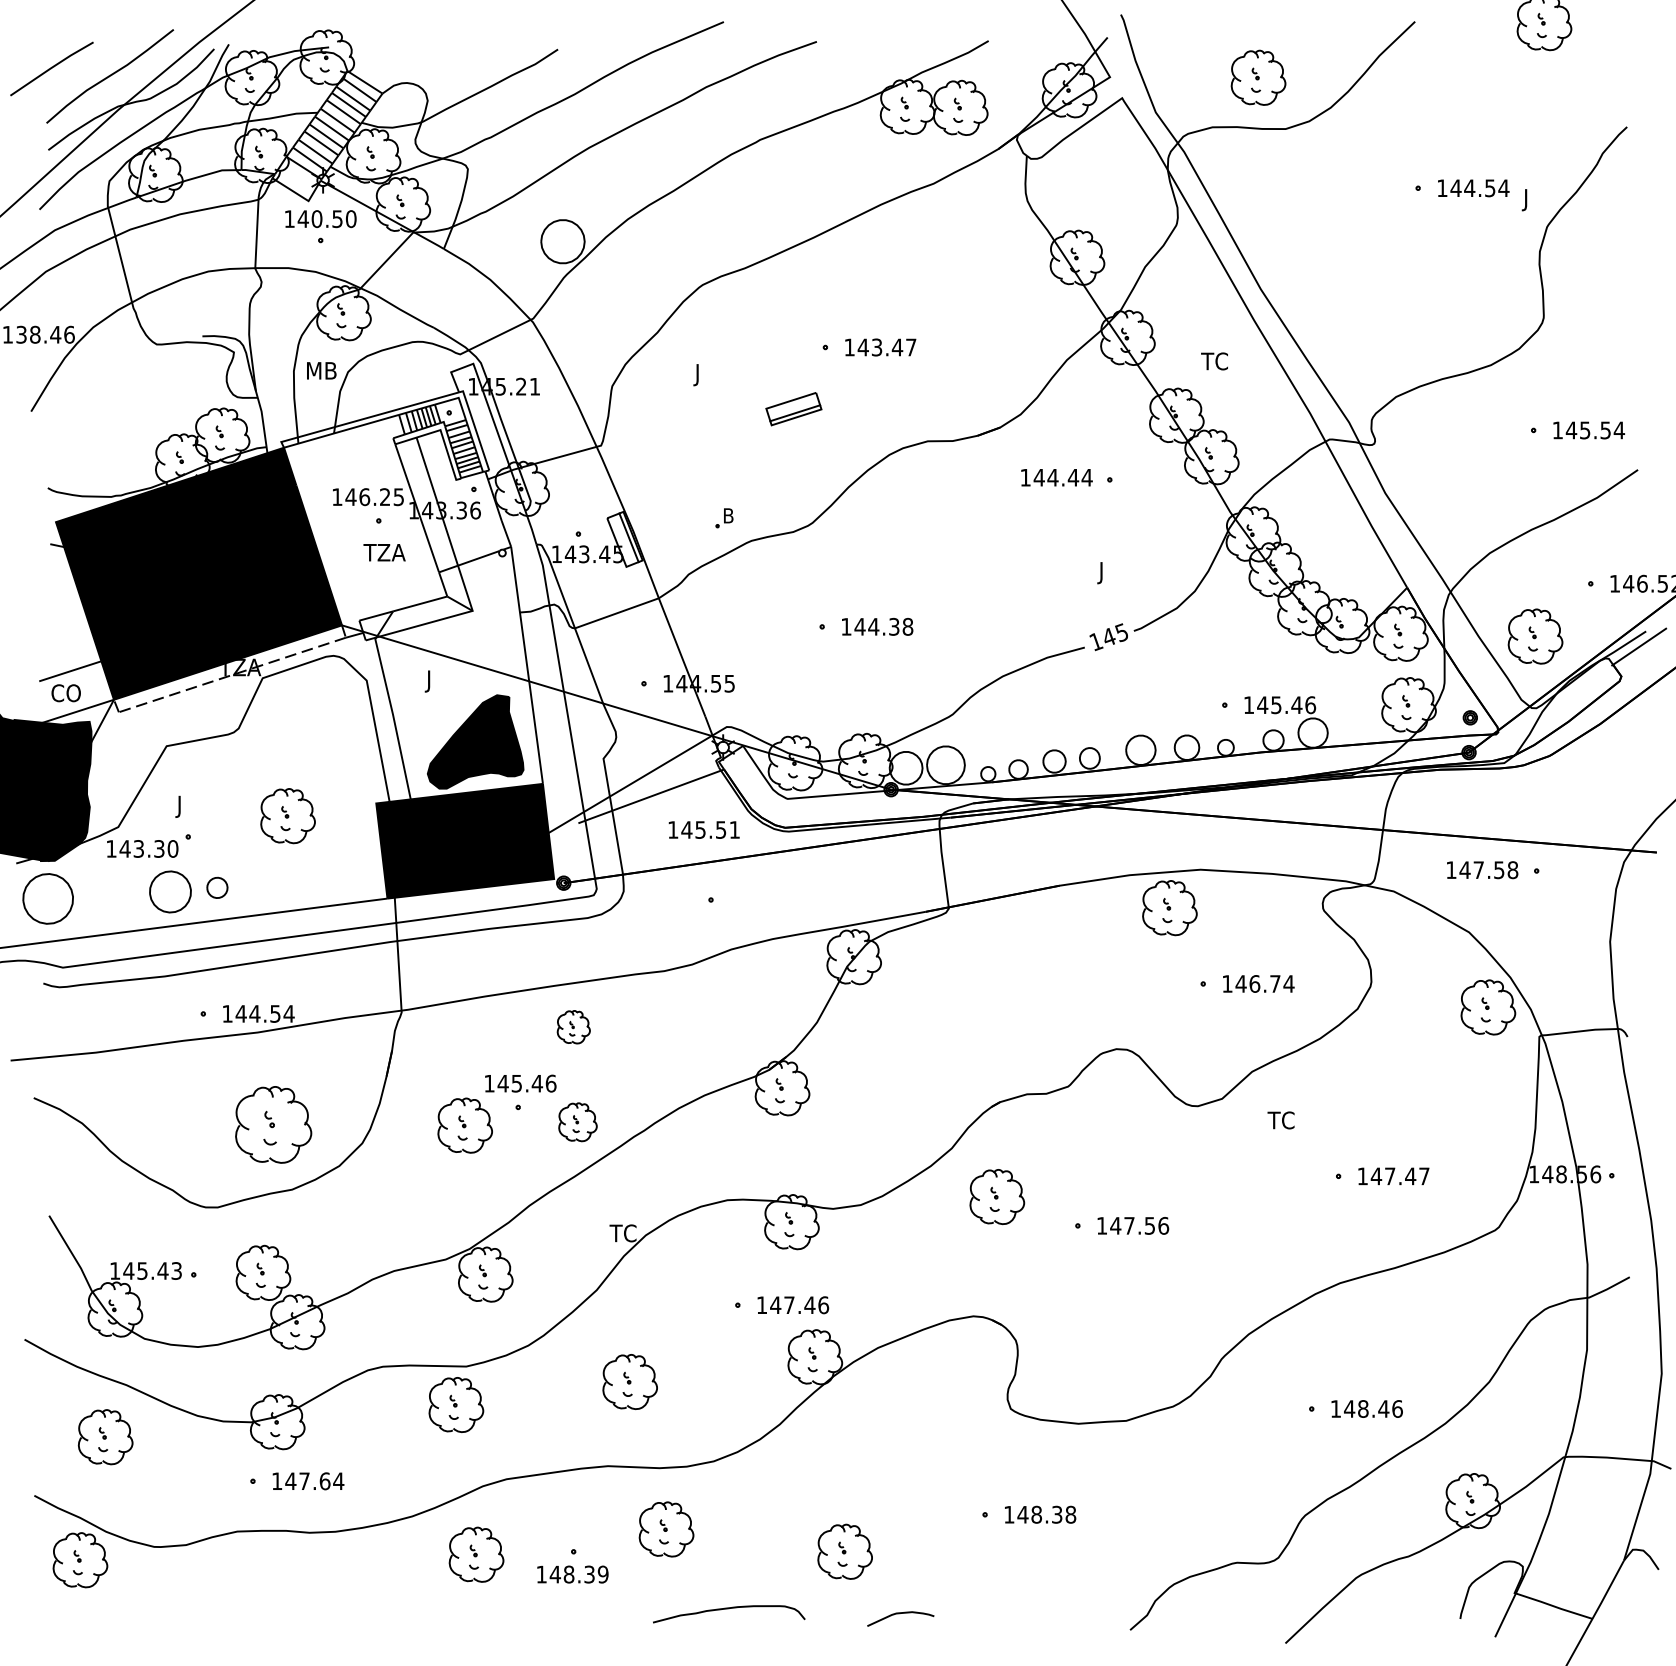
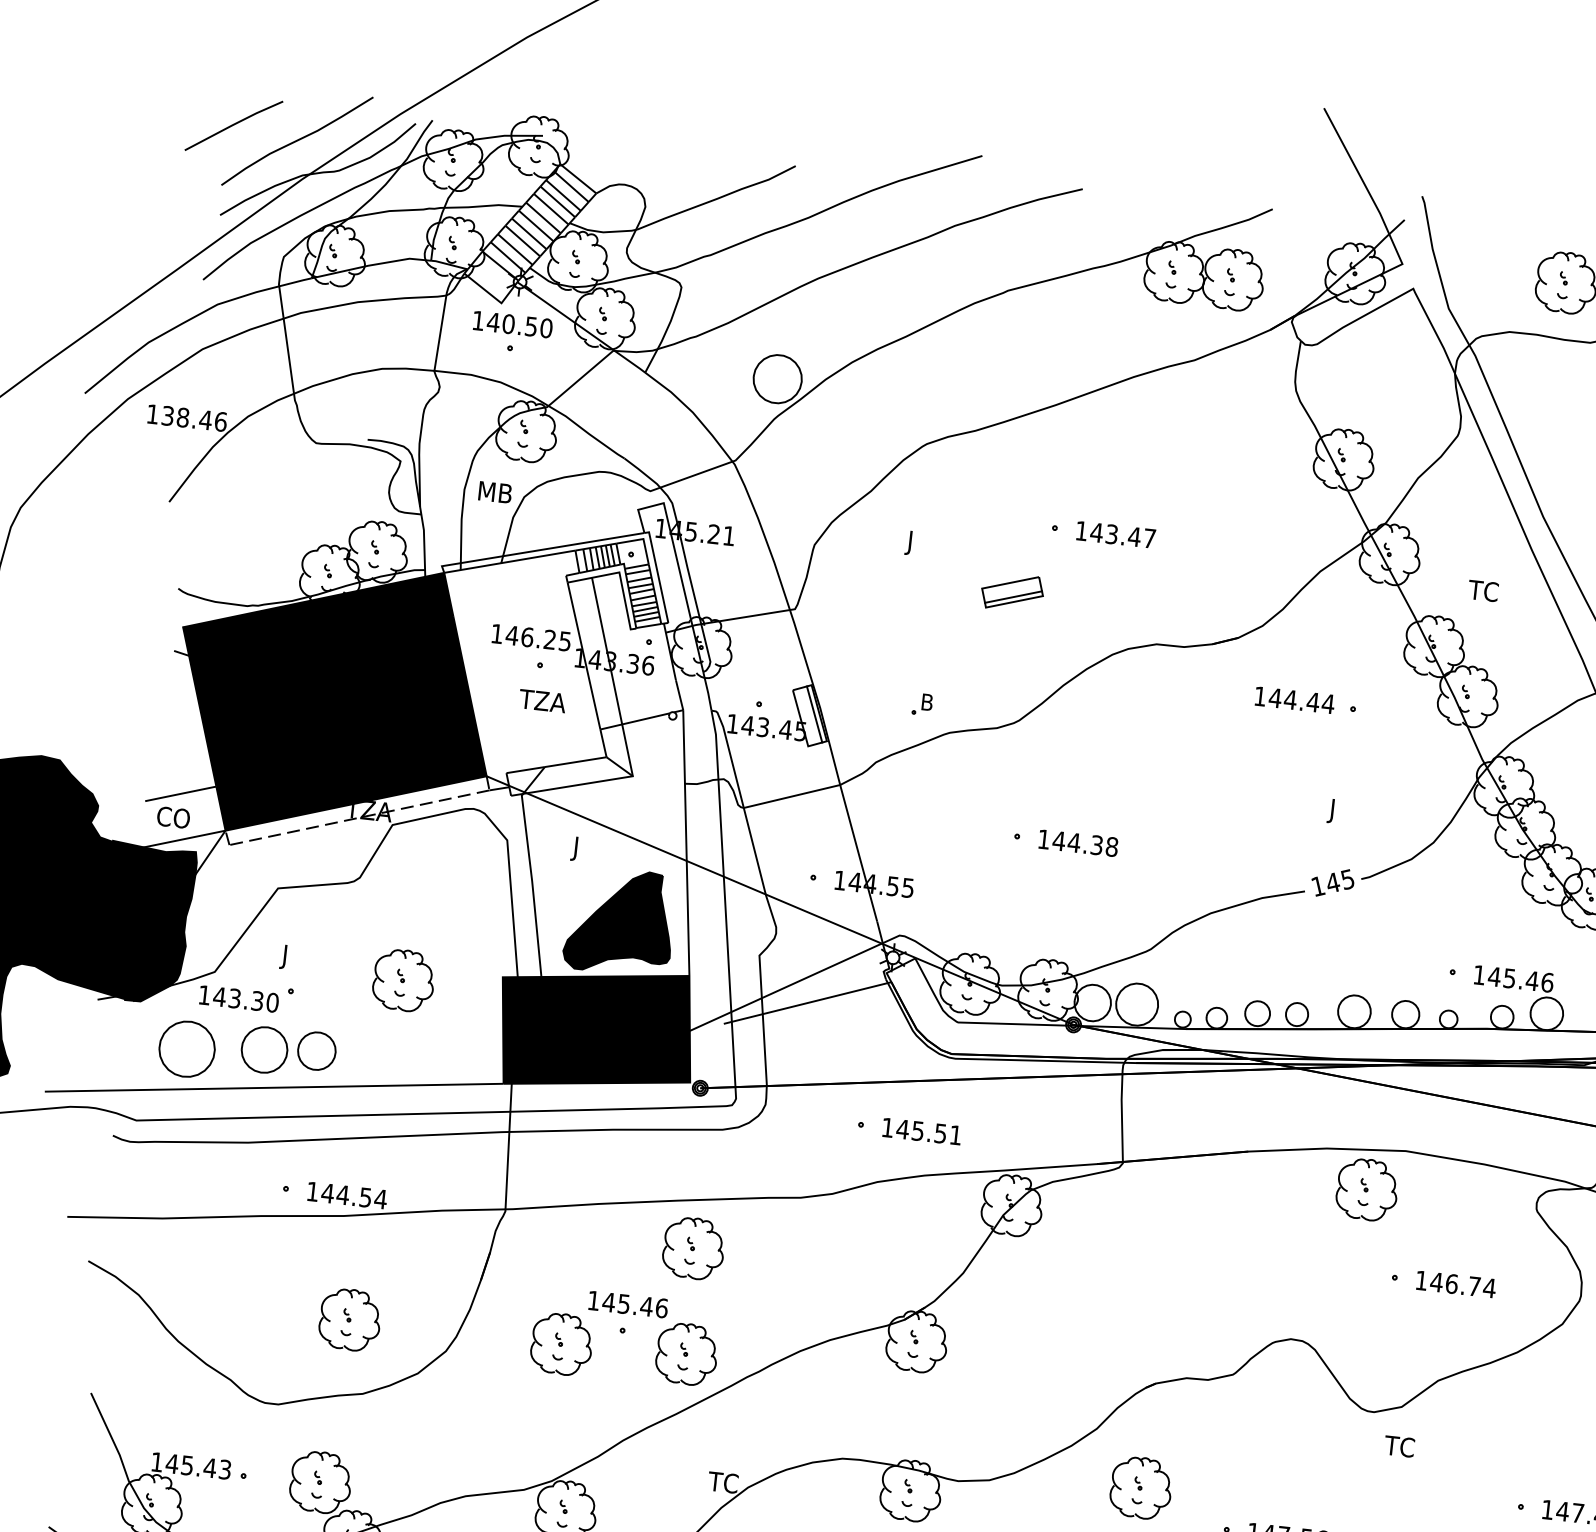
text: (703, 829) -> (921, 1130), moved
part: (217, 887) -> (317, 1050), size x1.67
part: (47, 898) -> (186, 1048), moved
part: (573, 1027) -> (693, 1248), size x1.67
text: (1280, 1120) -> (1398, 1446), moved
part: (577, 1122) -> (686, 1354), size x1.43
part: (273, 1124) -> (350, 1319), size x0.71

